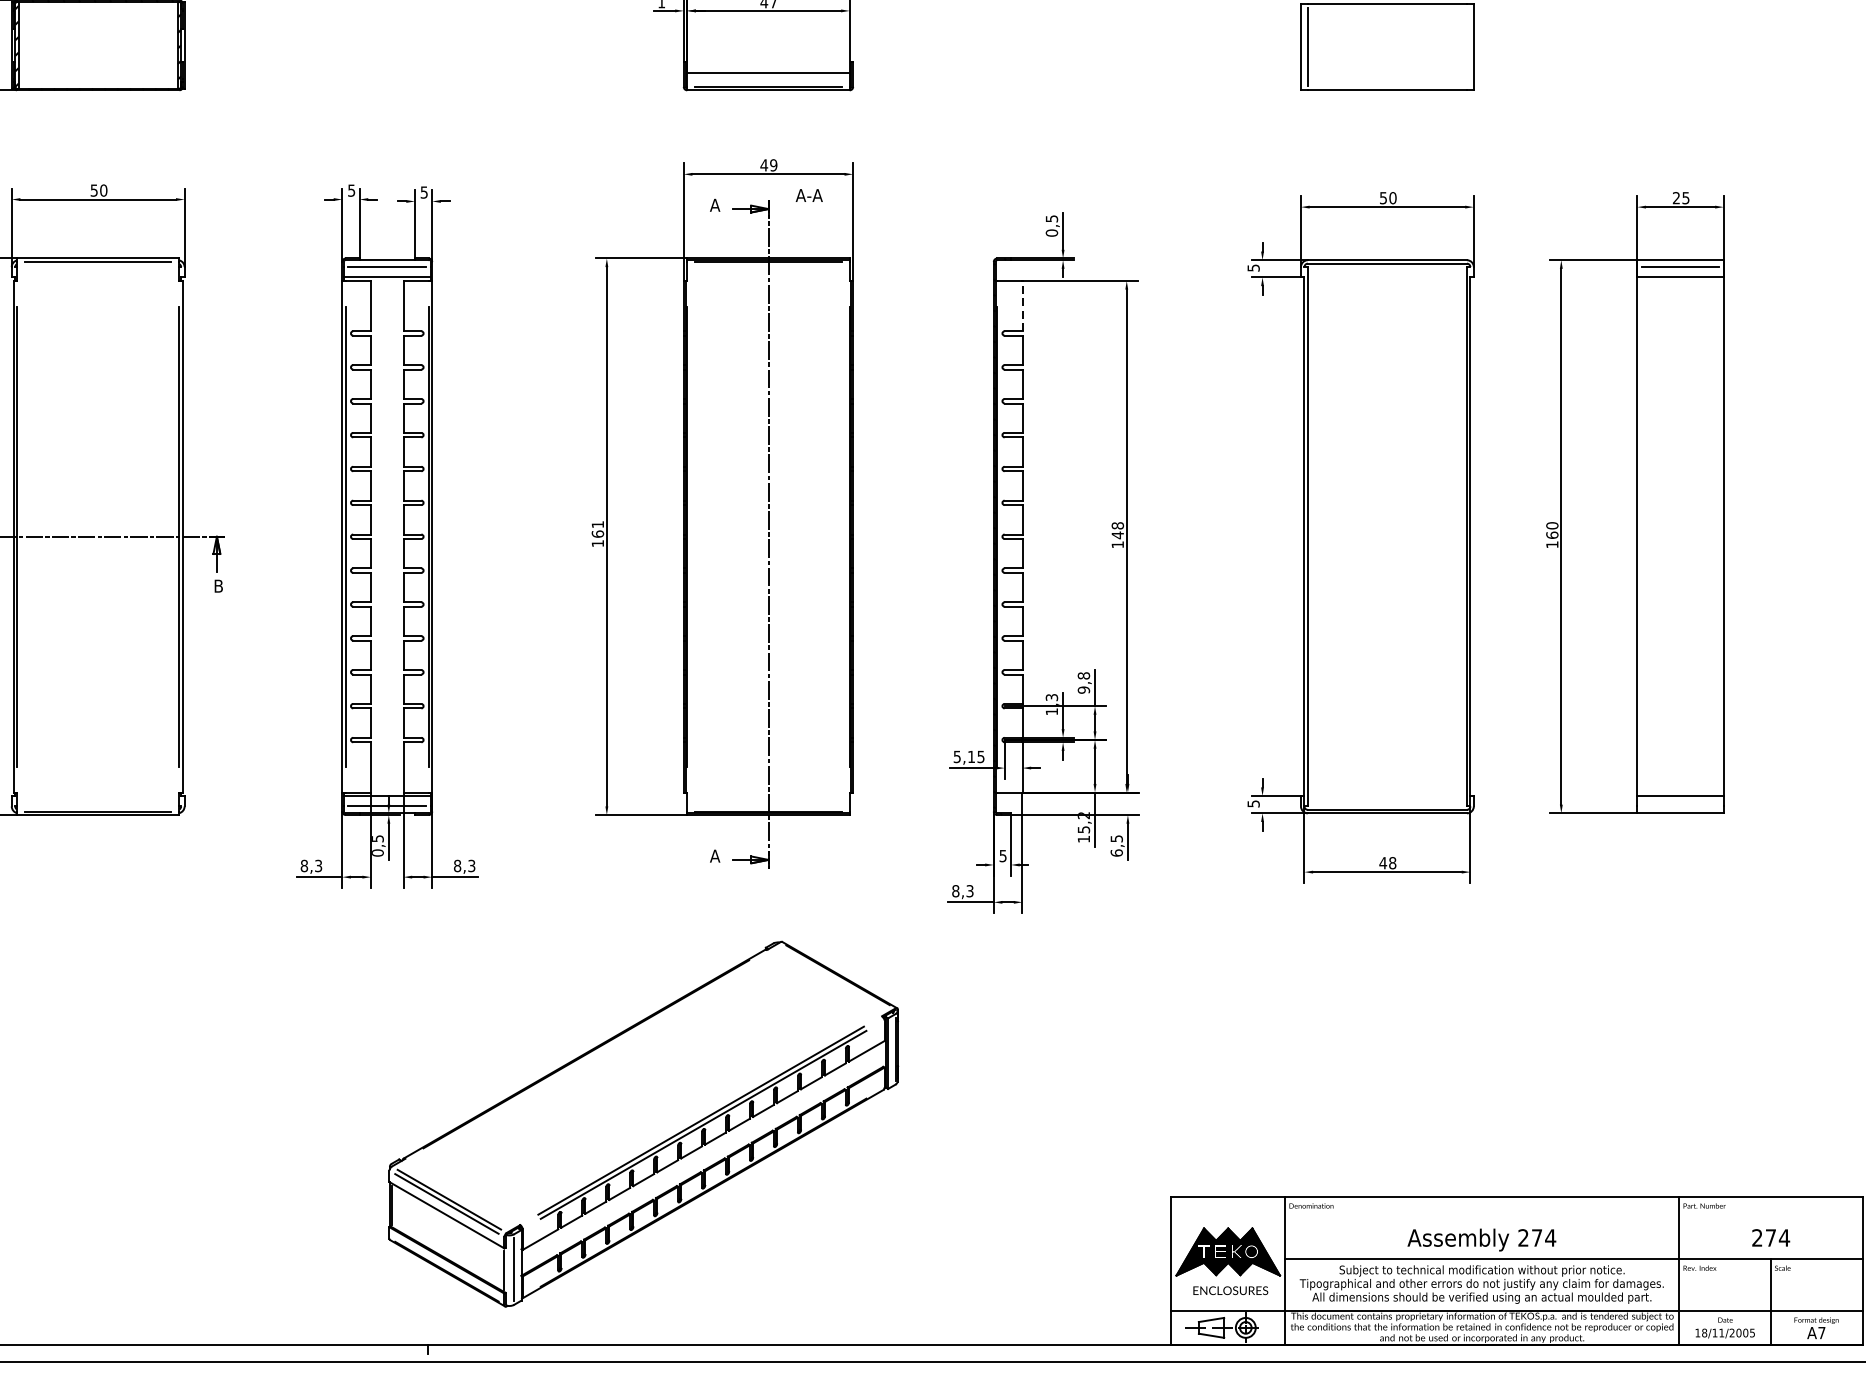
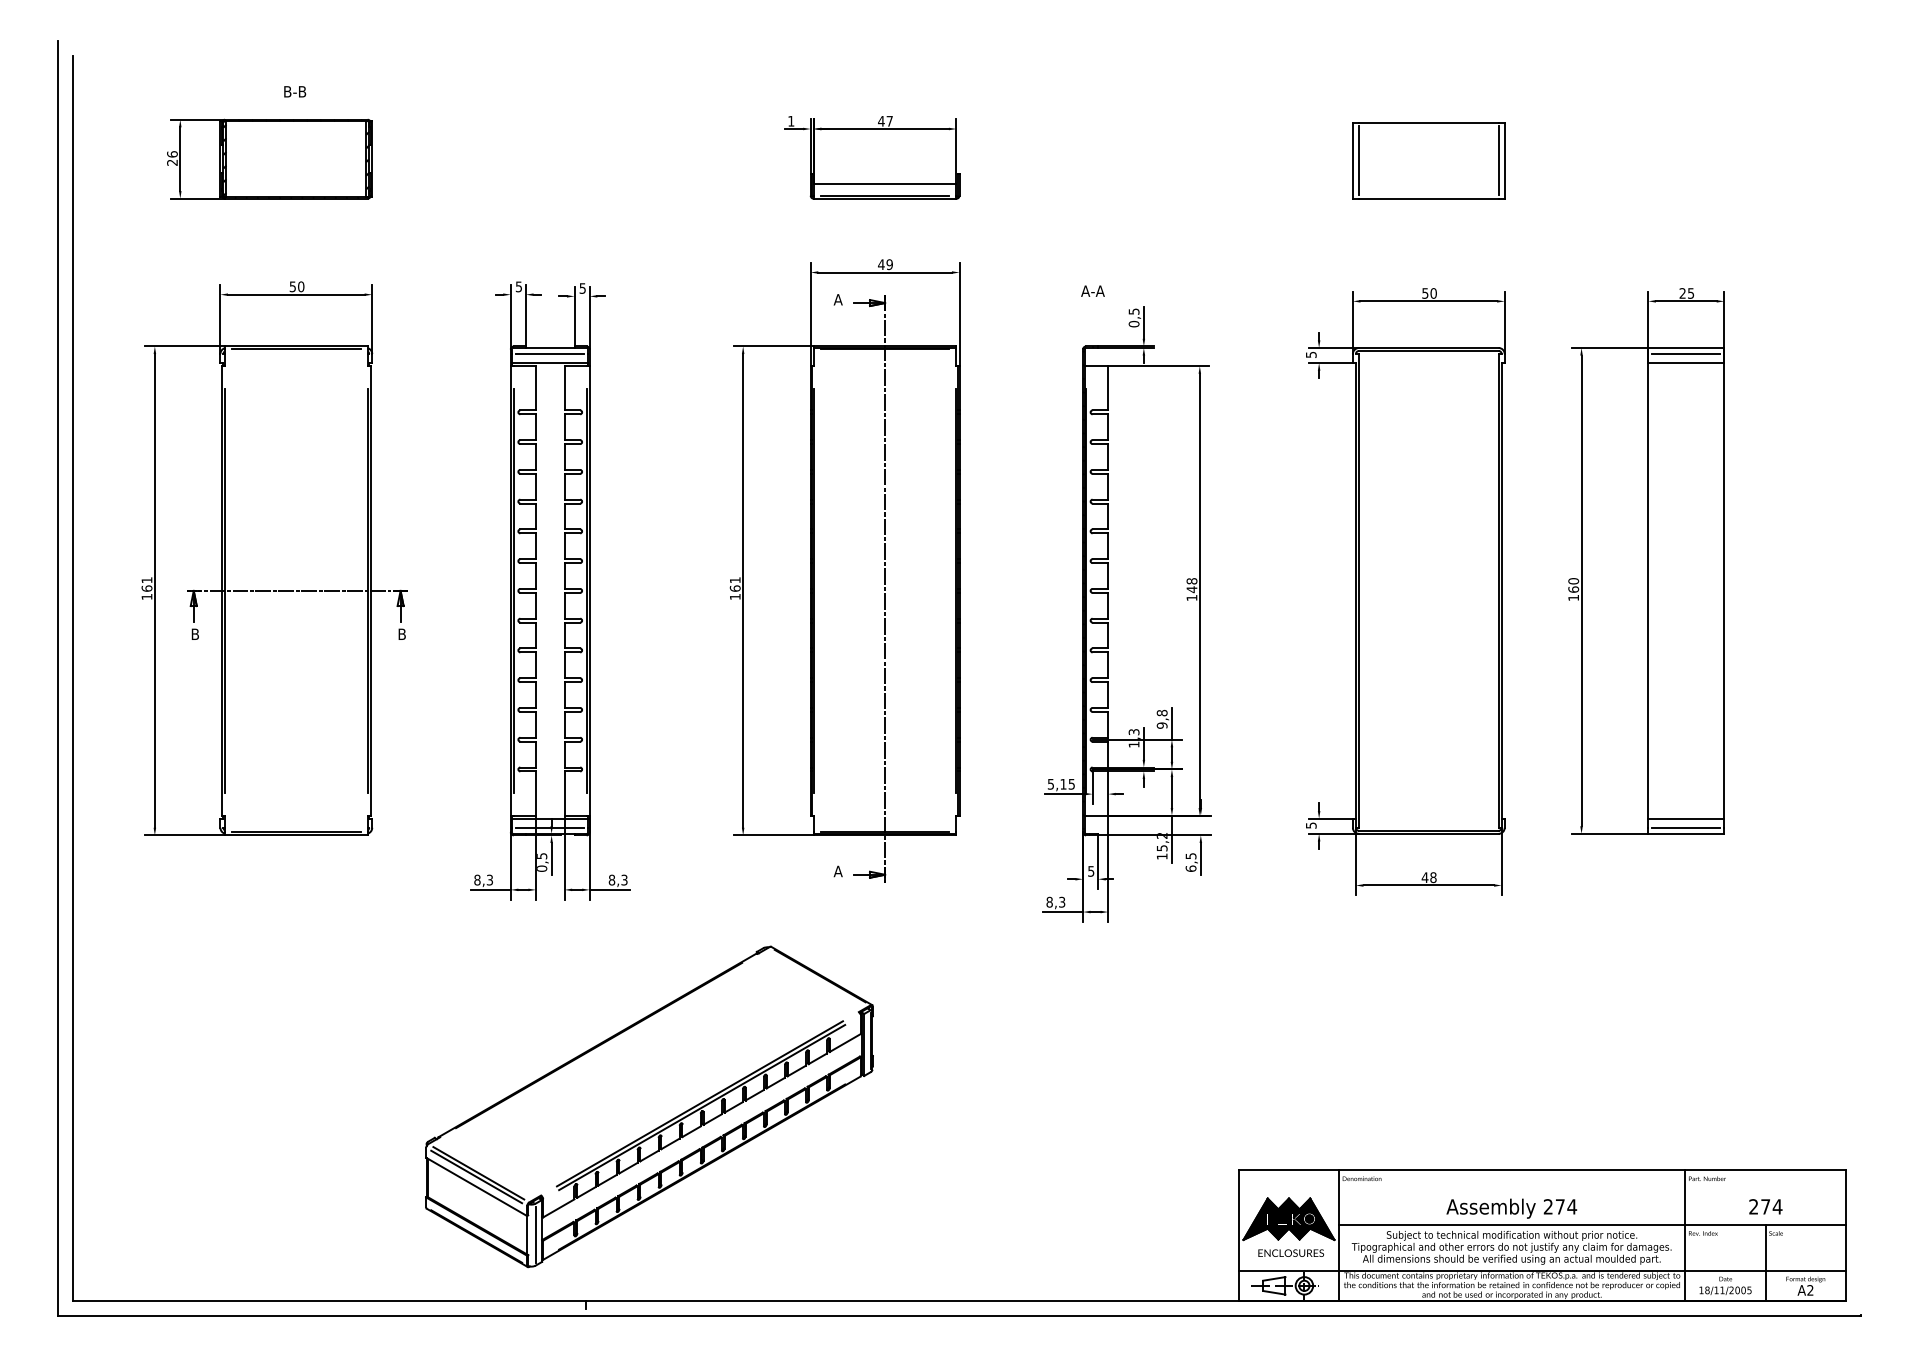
line: (1466, 46) -> (1498, 160), added
text: (808, 194) -> (1092, 290), moved
line: (1022, 305) -> (1108, 387), dashed -> solid
line: (1680, 806) -> (1686, 827), added
part: (643, 1123) -> (649, 1106), moved
text: (1821, 1333) -> (1810, 1290), A7 -> A2

